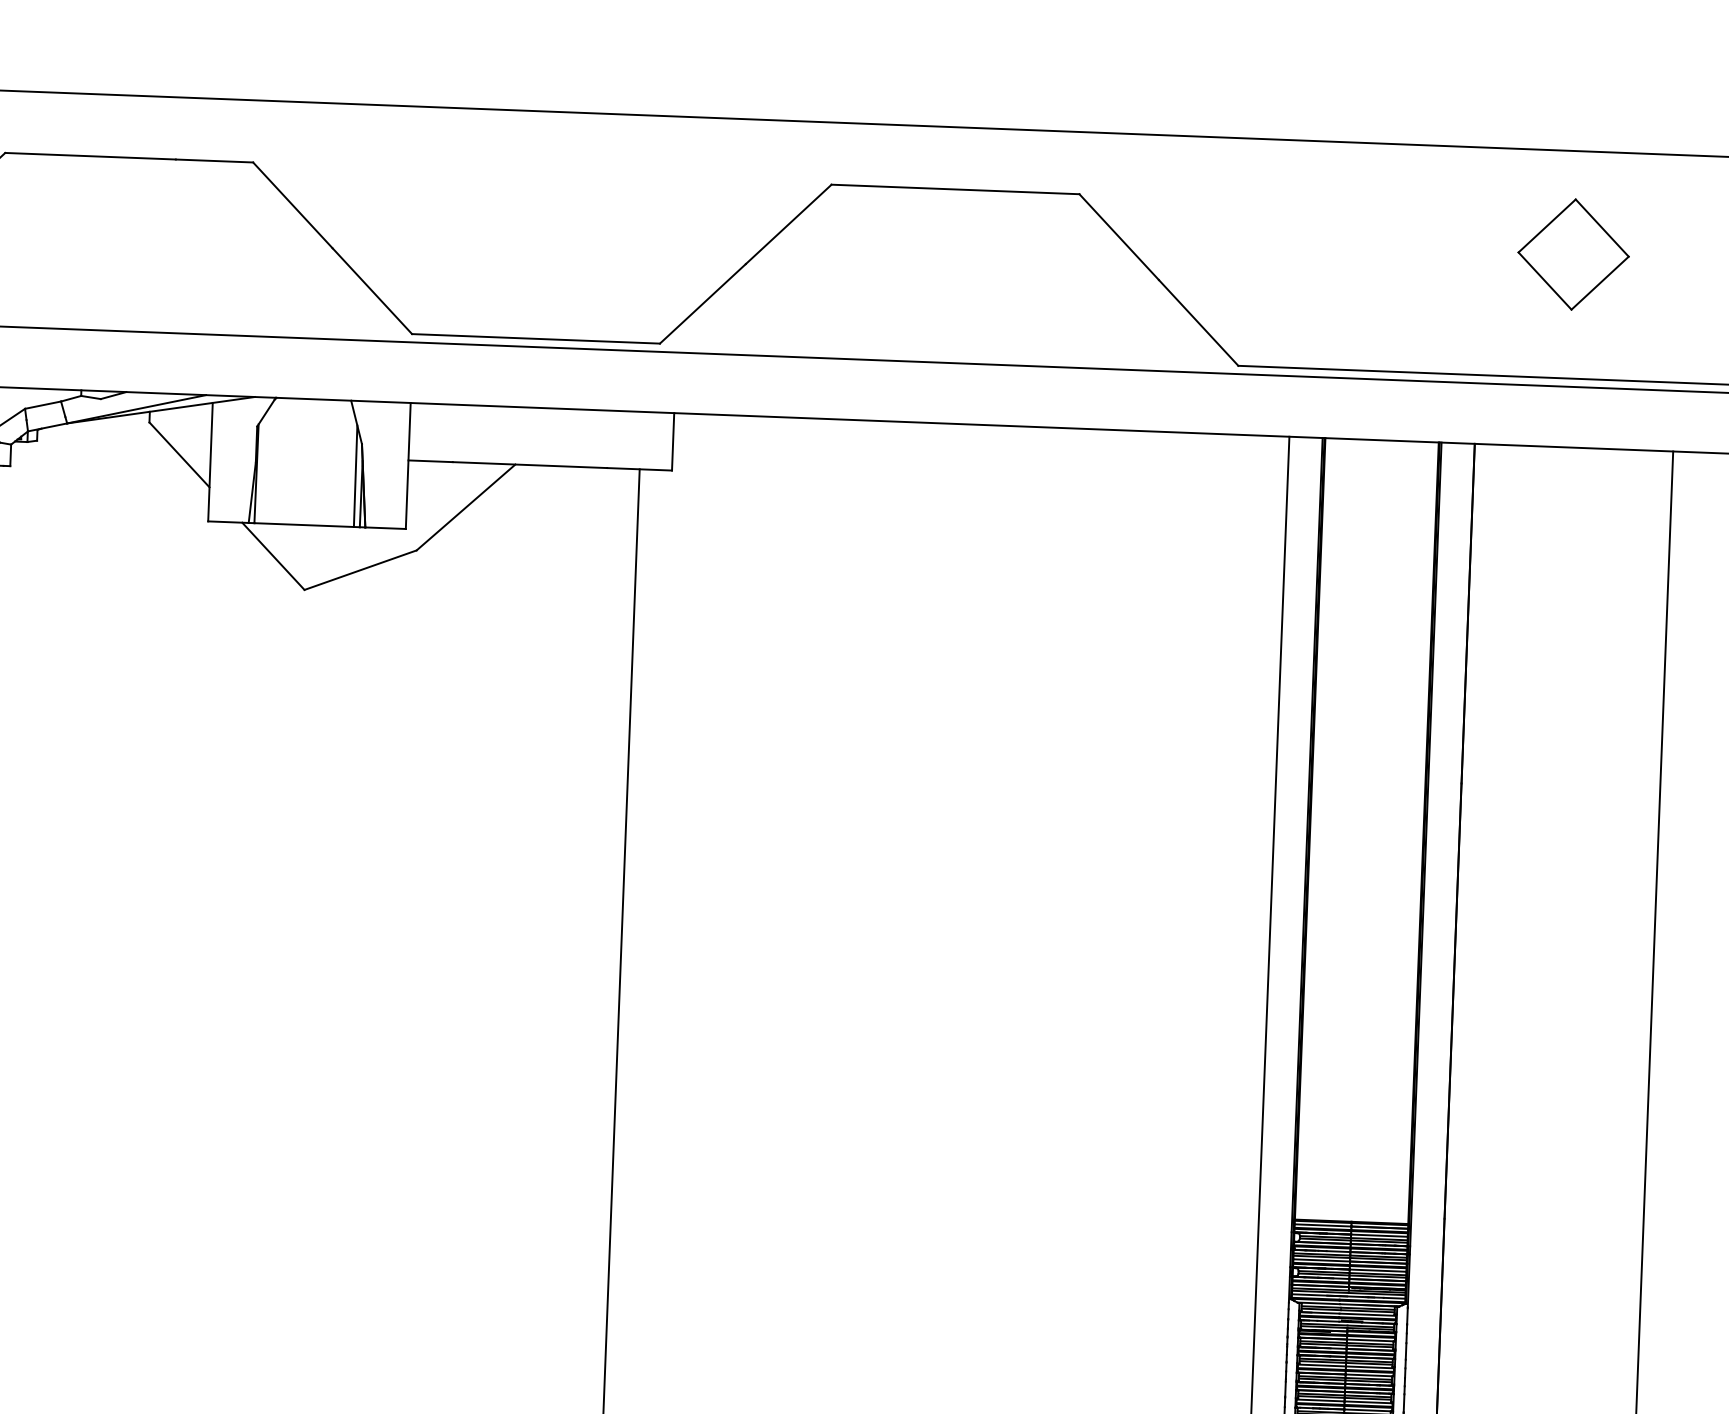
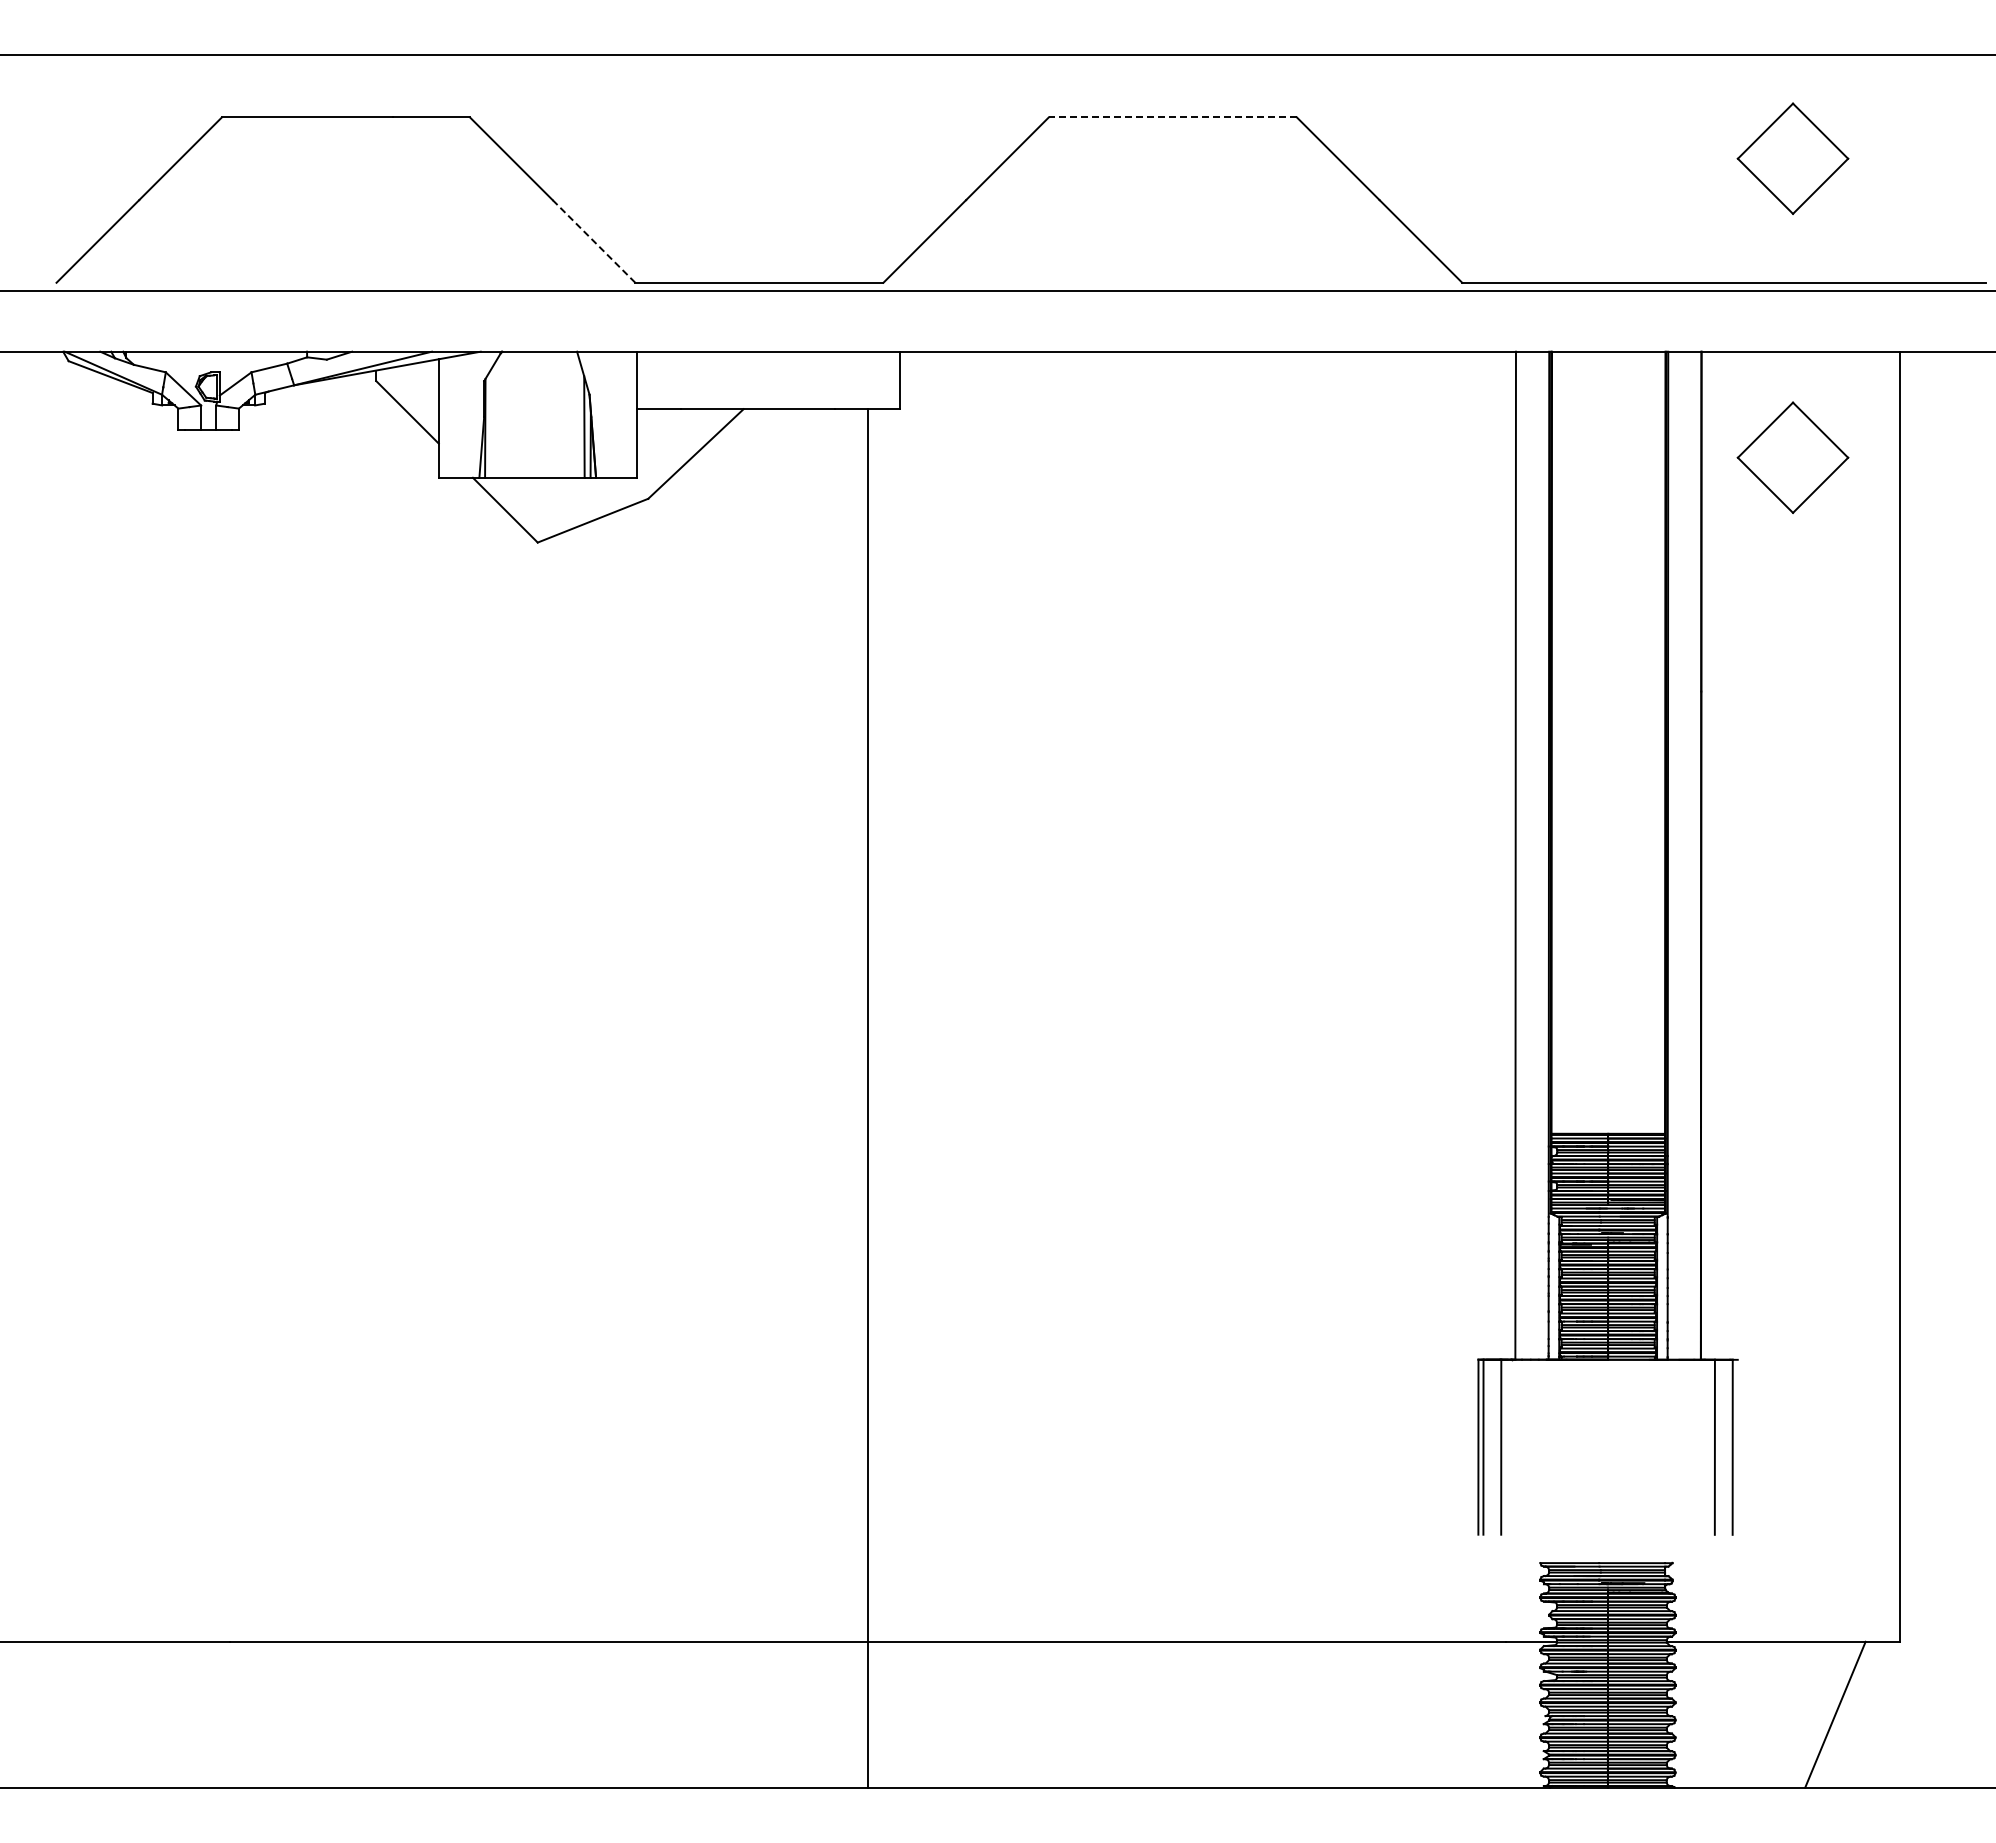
line: (955, 189) -> (1172, 117), solid -> dashed
line: (371, 291) -> (593, 241), solid -> dashed
part: (1561, 553) -> (1792, 457), added

